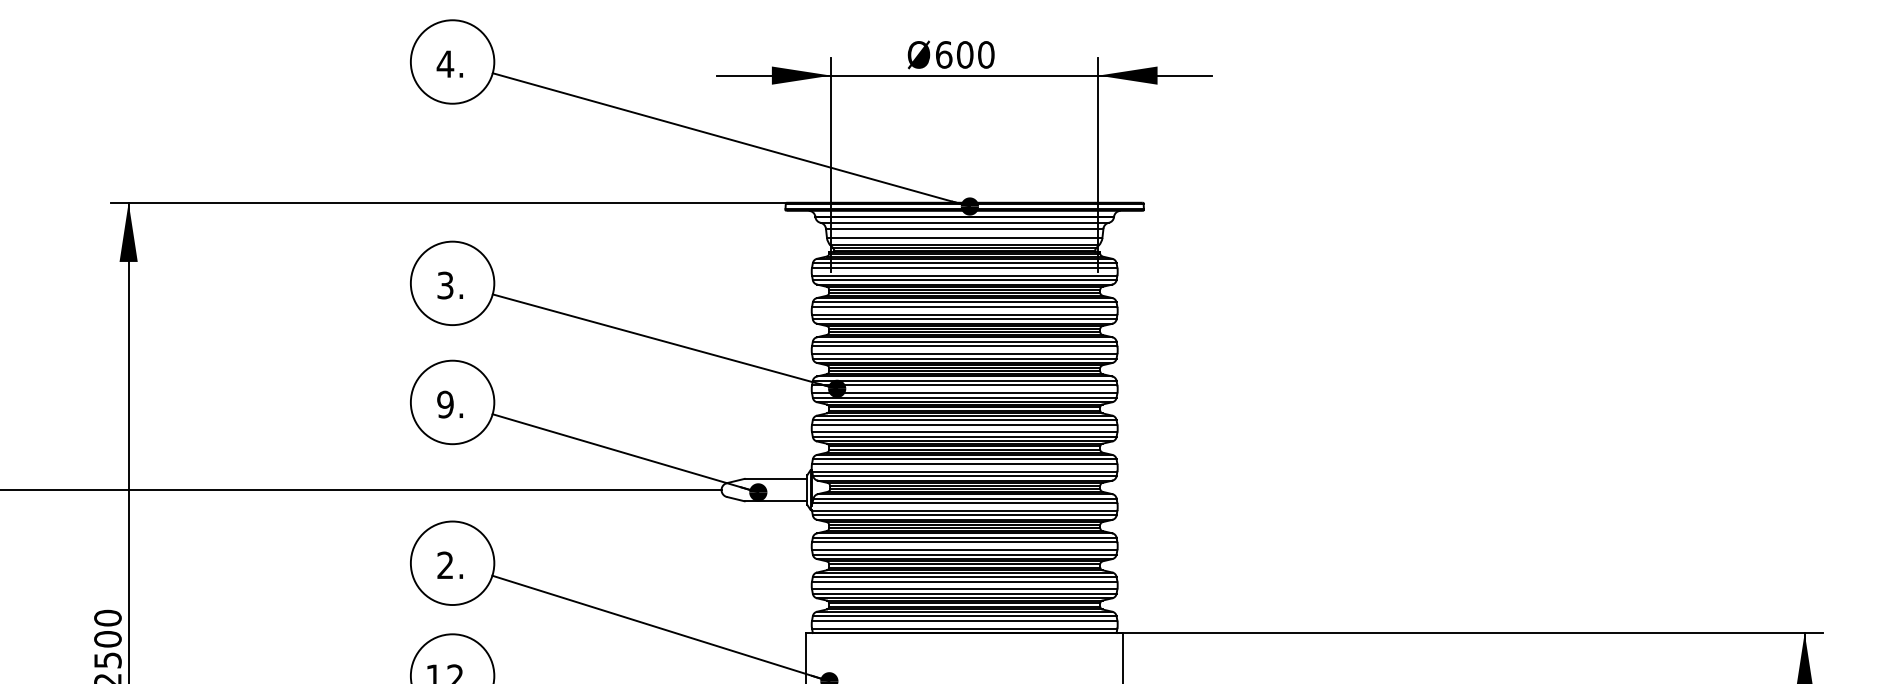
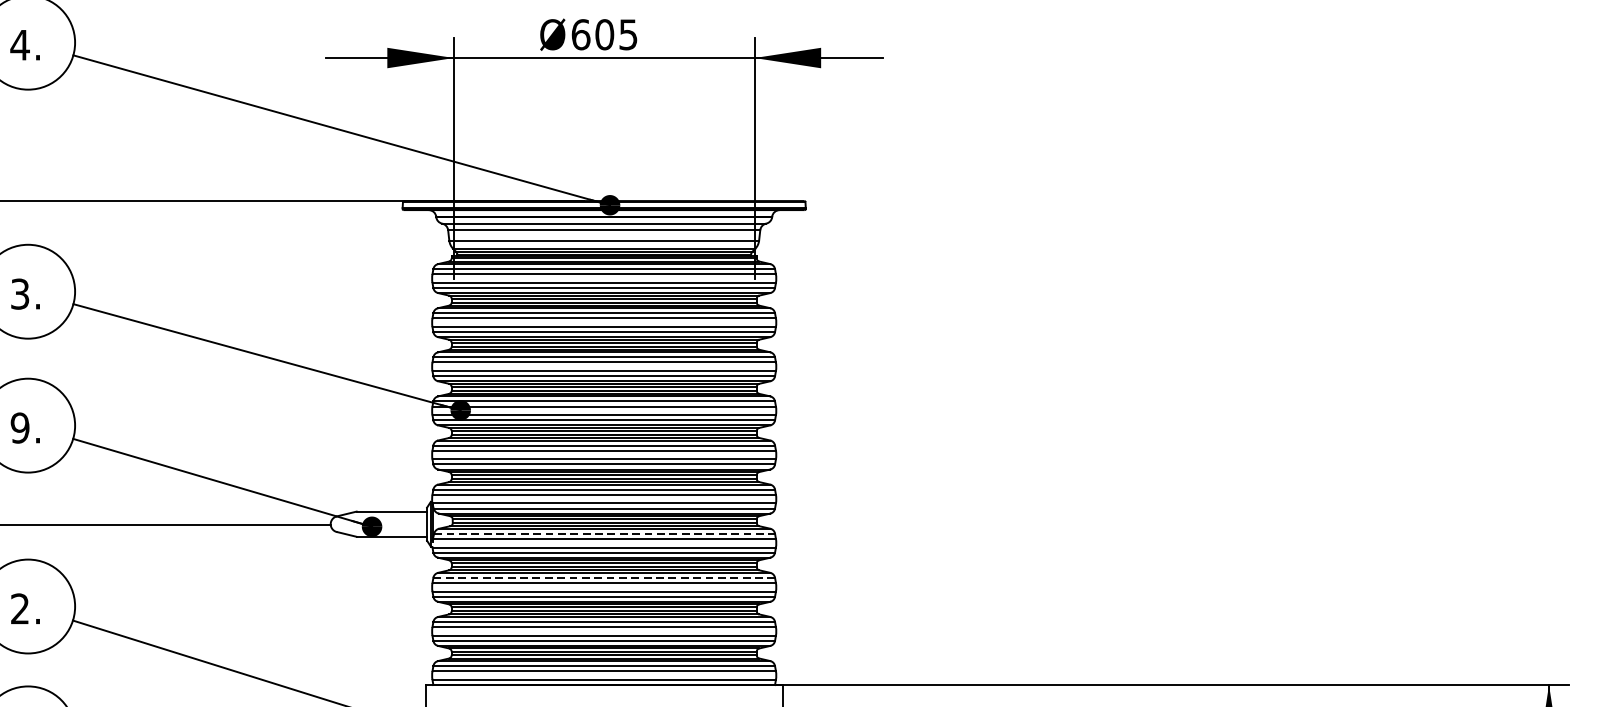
text: (986, 54) -> (628, 34), 600 -> 605
line: (965, 498) -> (605, 533), solid -> dashed
line: (964, 537) -> (603, 577), solid -> dashed

